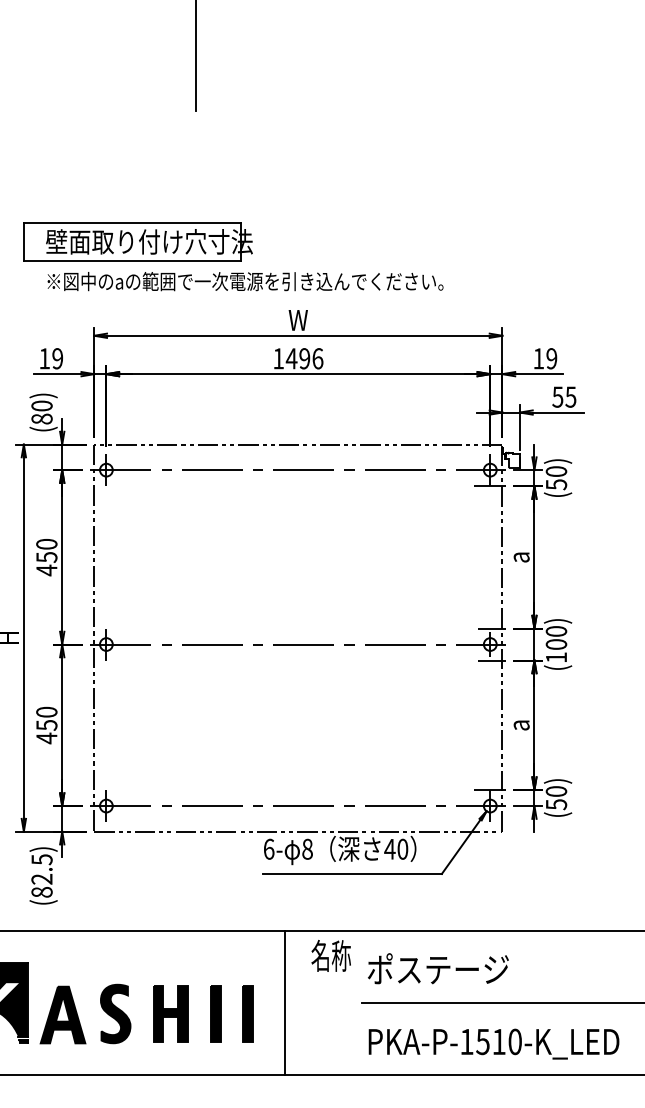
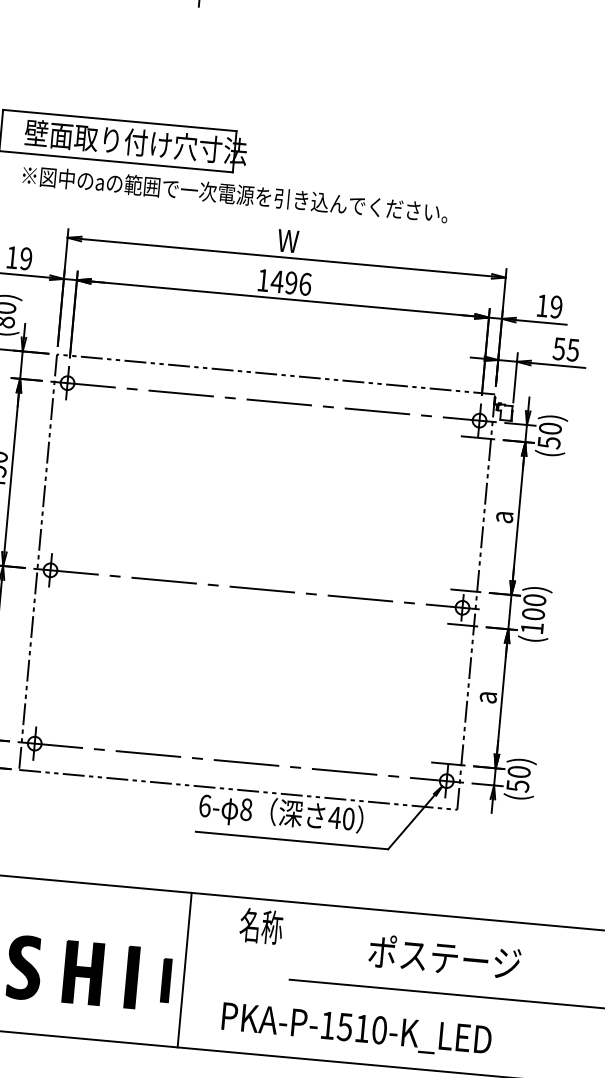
text: (438, 968) -> (445, 956), moved
line: (284, 1002) -> (184, 969), moved
part: (247, 1013) -> (165, 980), size x0.7
text: (493, 1043) -> (356, 1029), moved

